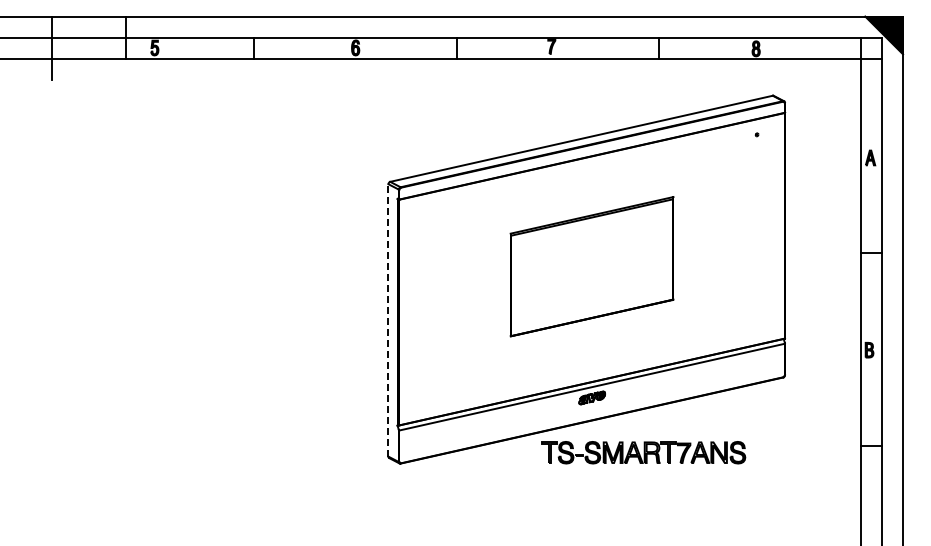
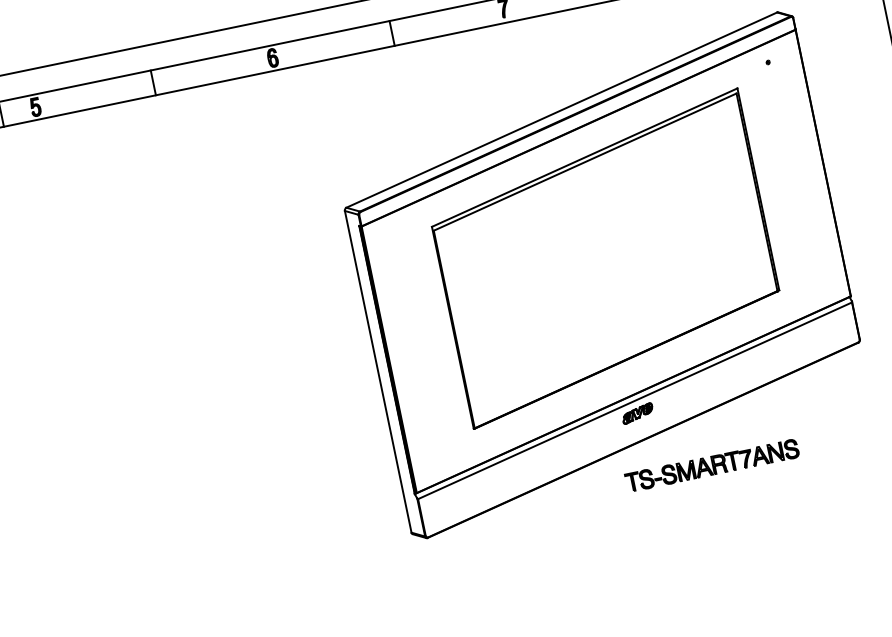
part: (591, 266) -> (604, 258), size x1.67
line: (388, 319) -> (378, 370), dashed -> solid
part: (643, 452) -> (711, 465), size x0.71

